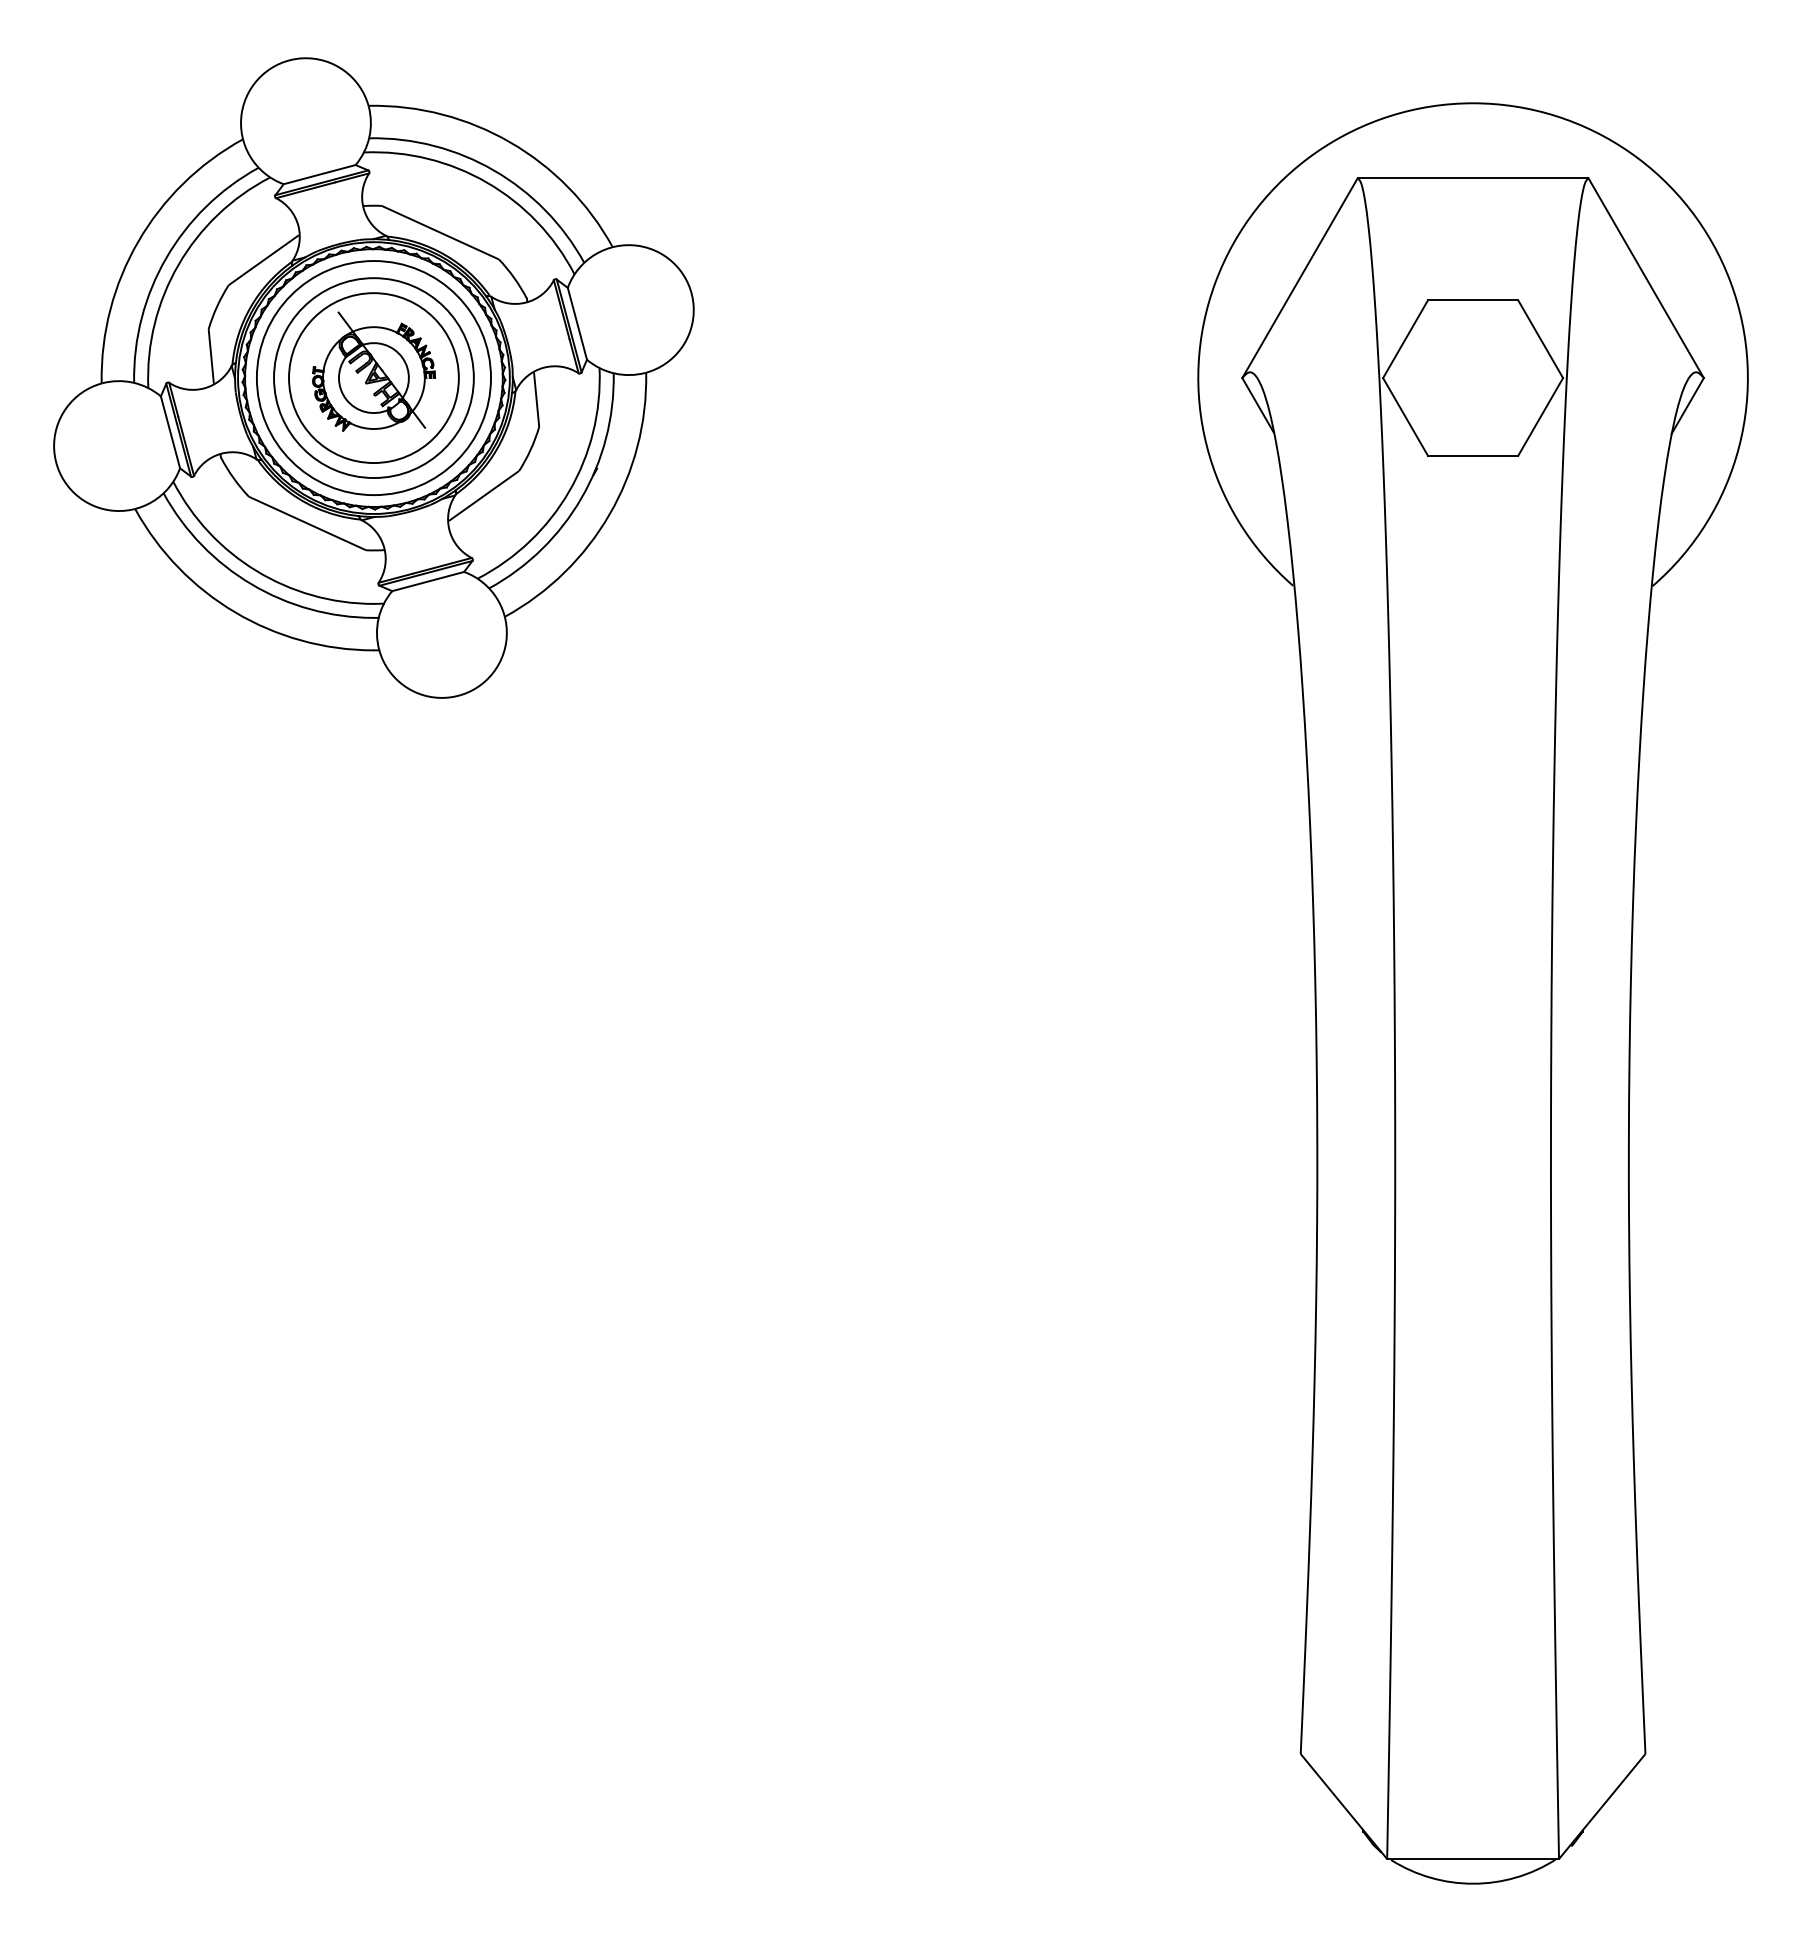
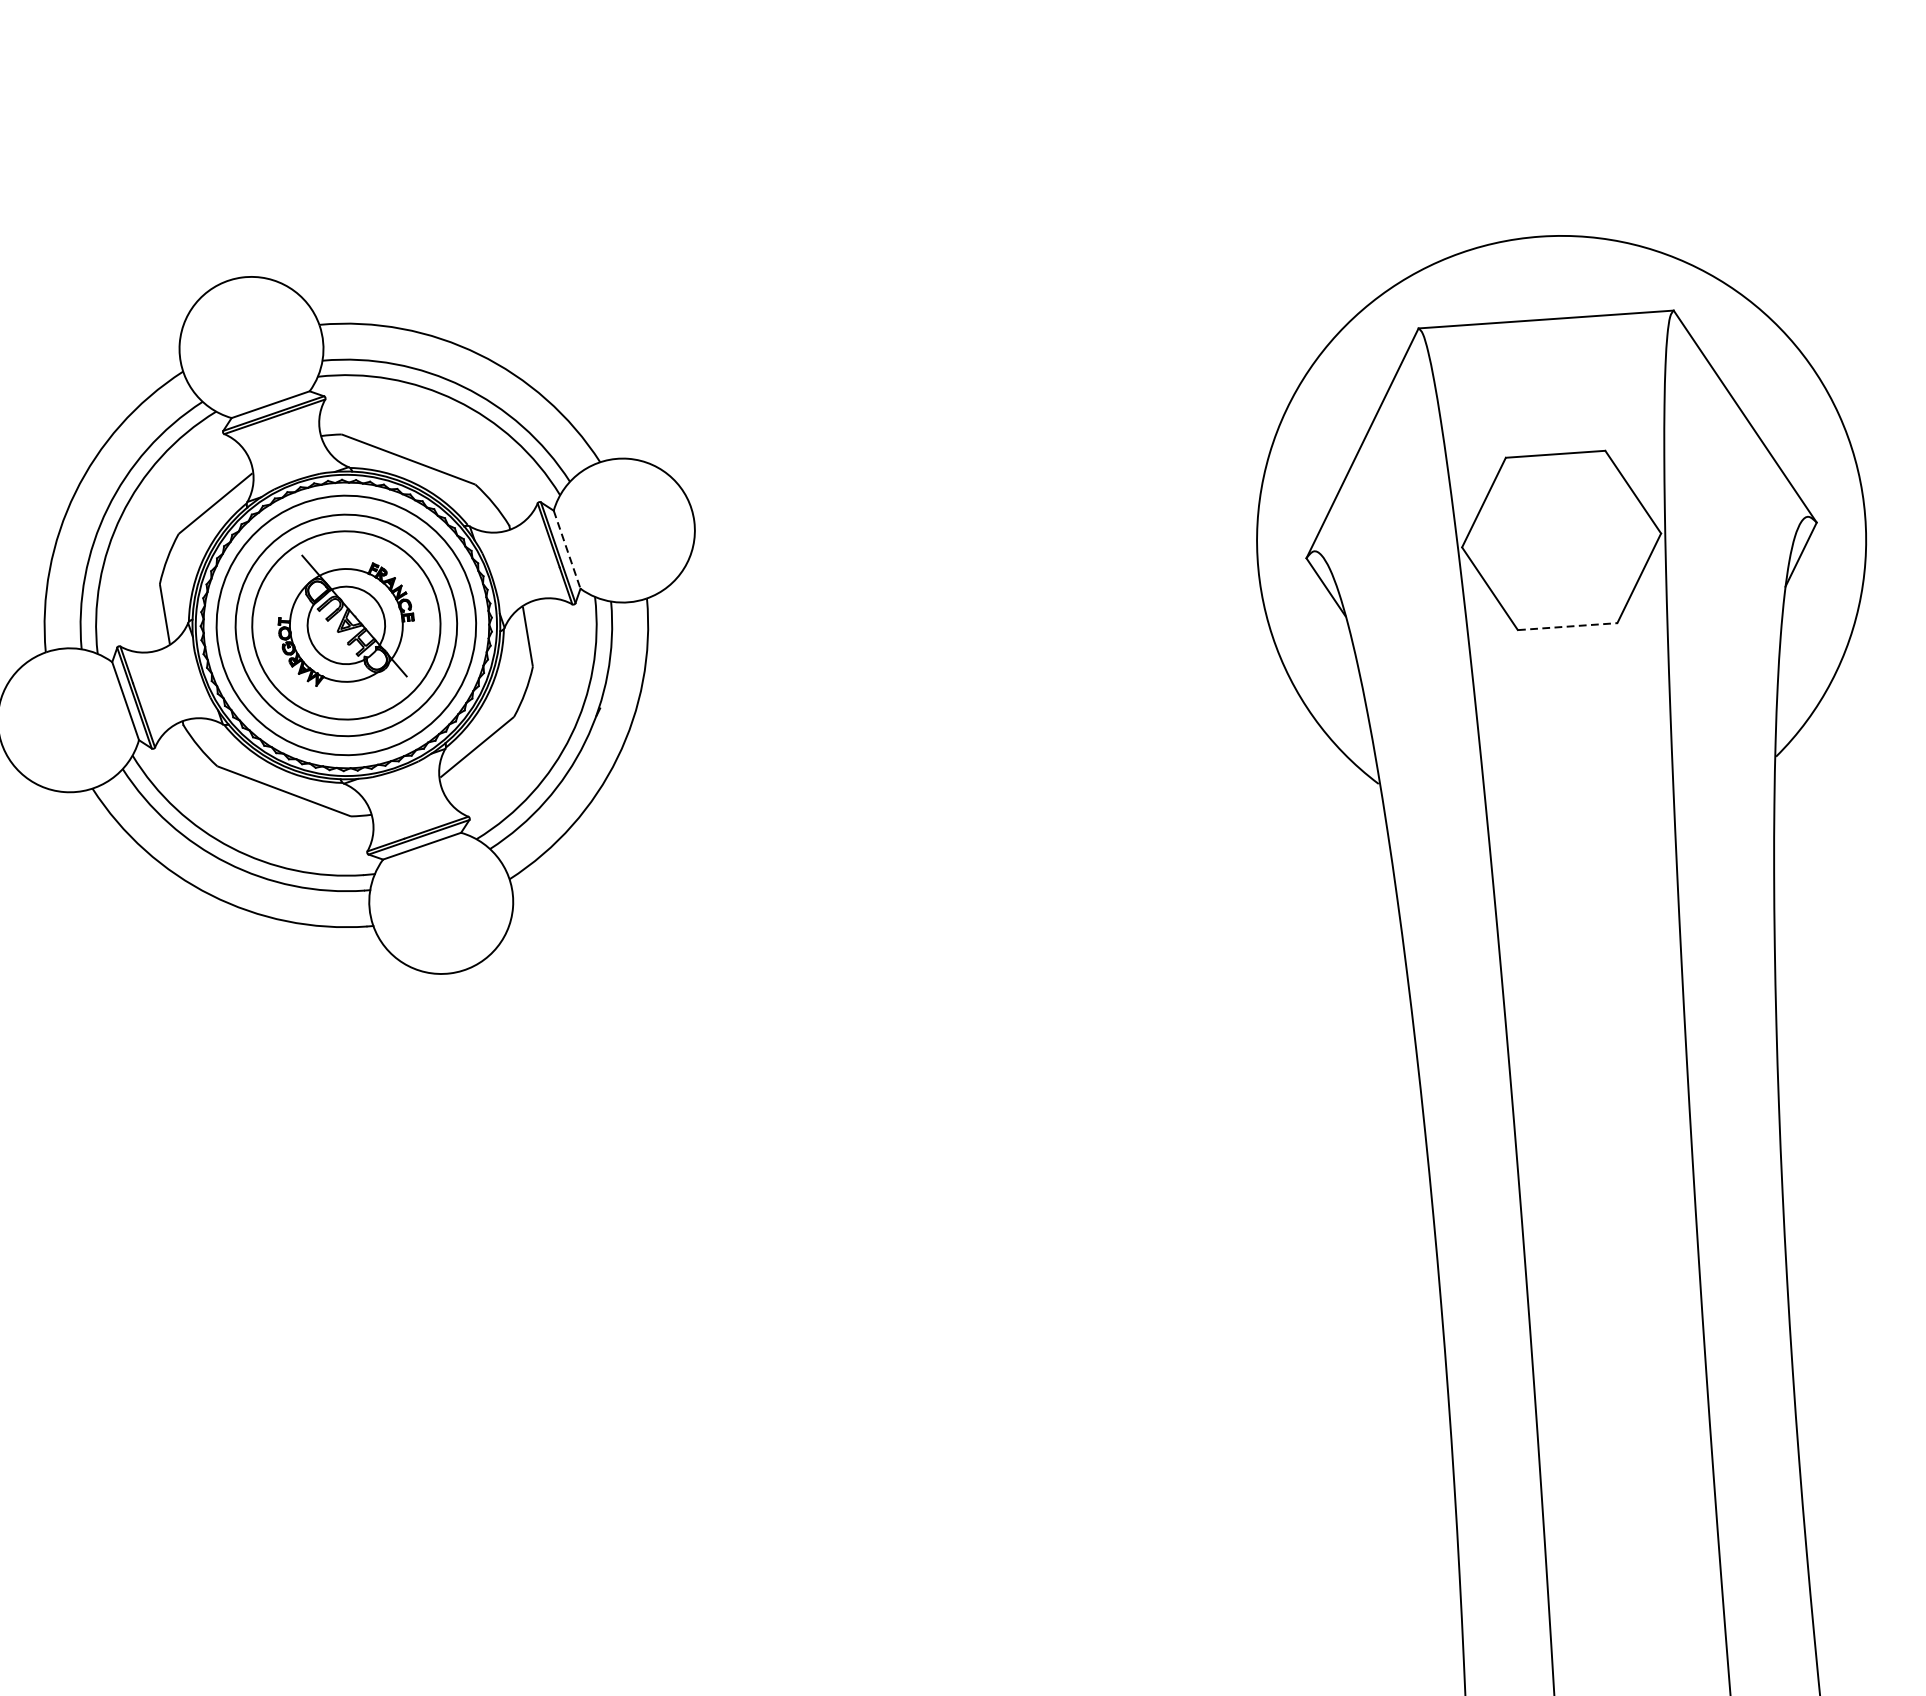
line: (577, 324) -> (567, 550), solid -> dashed
line: (1473, 456) -> (1568, 627), solid -> dashed

